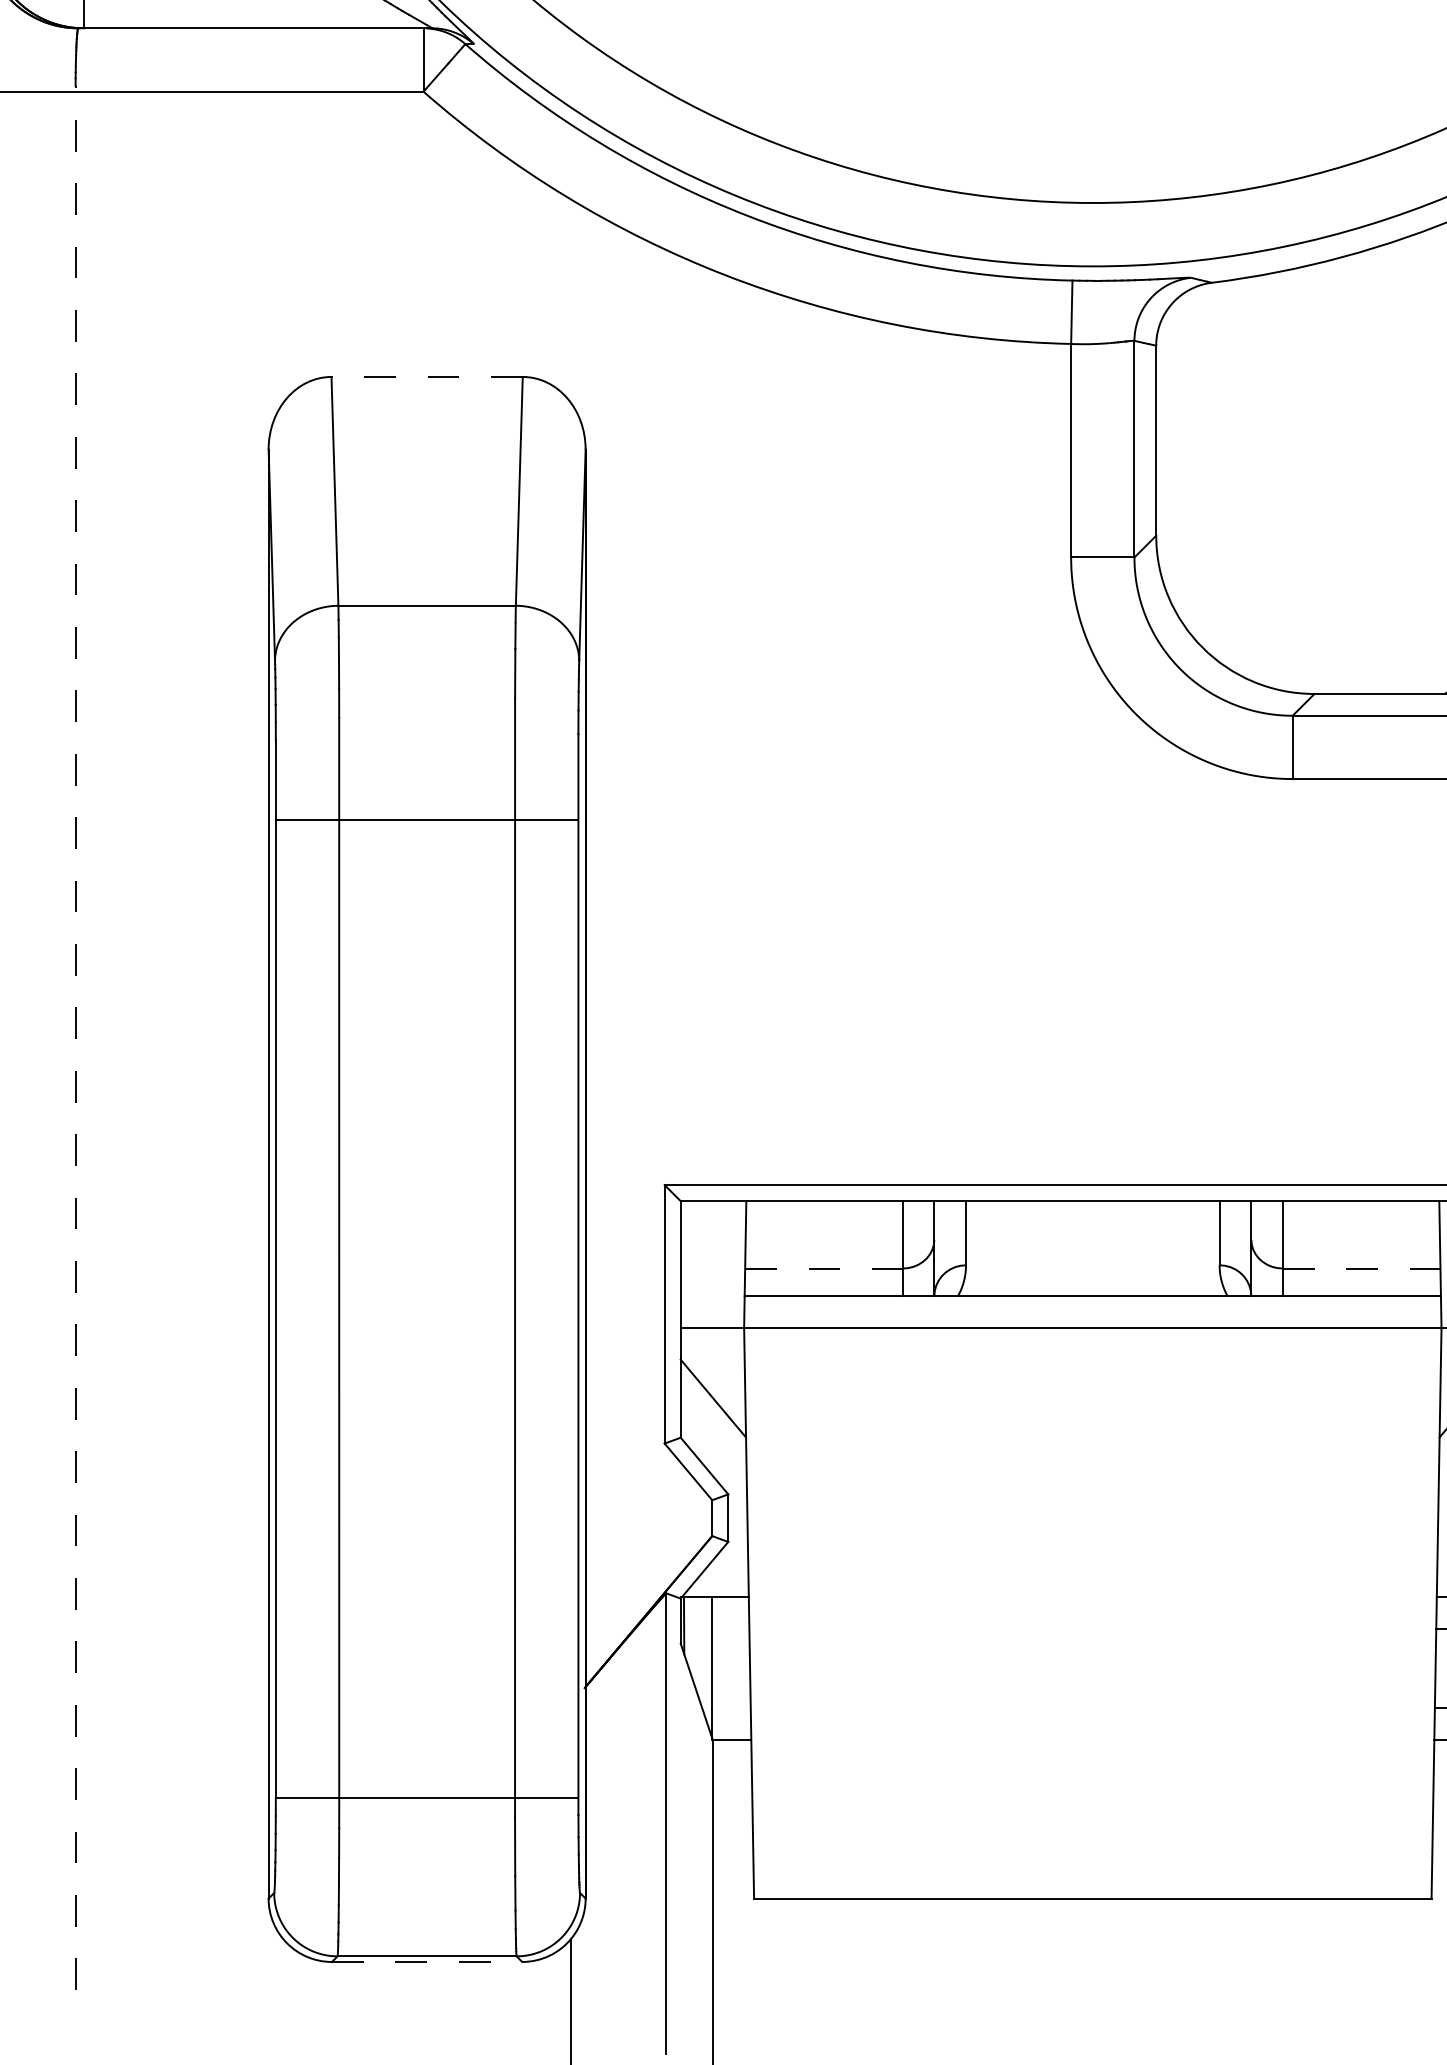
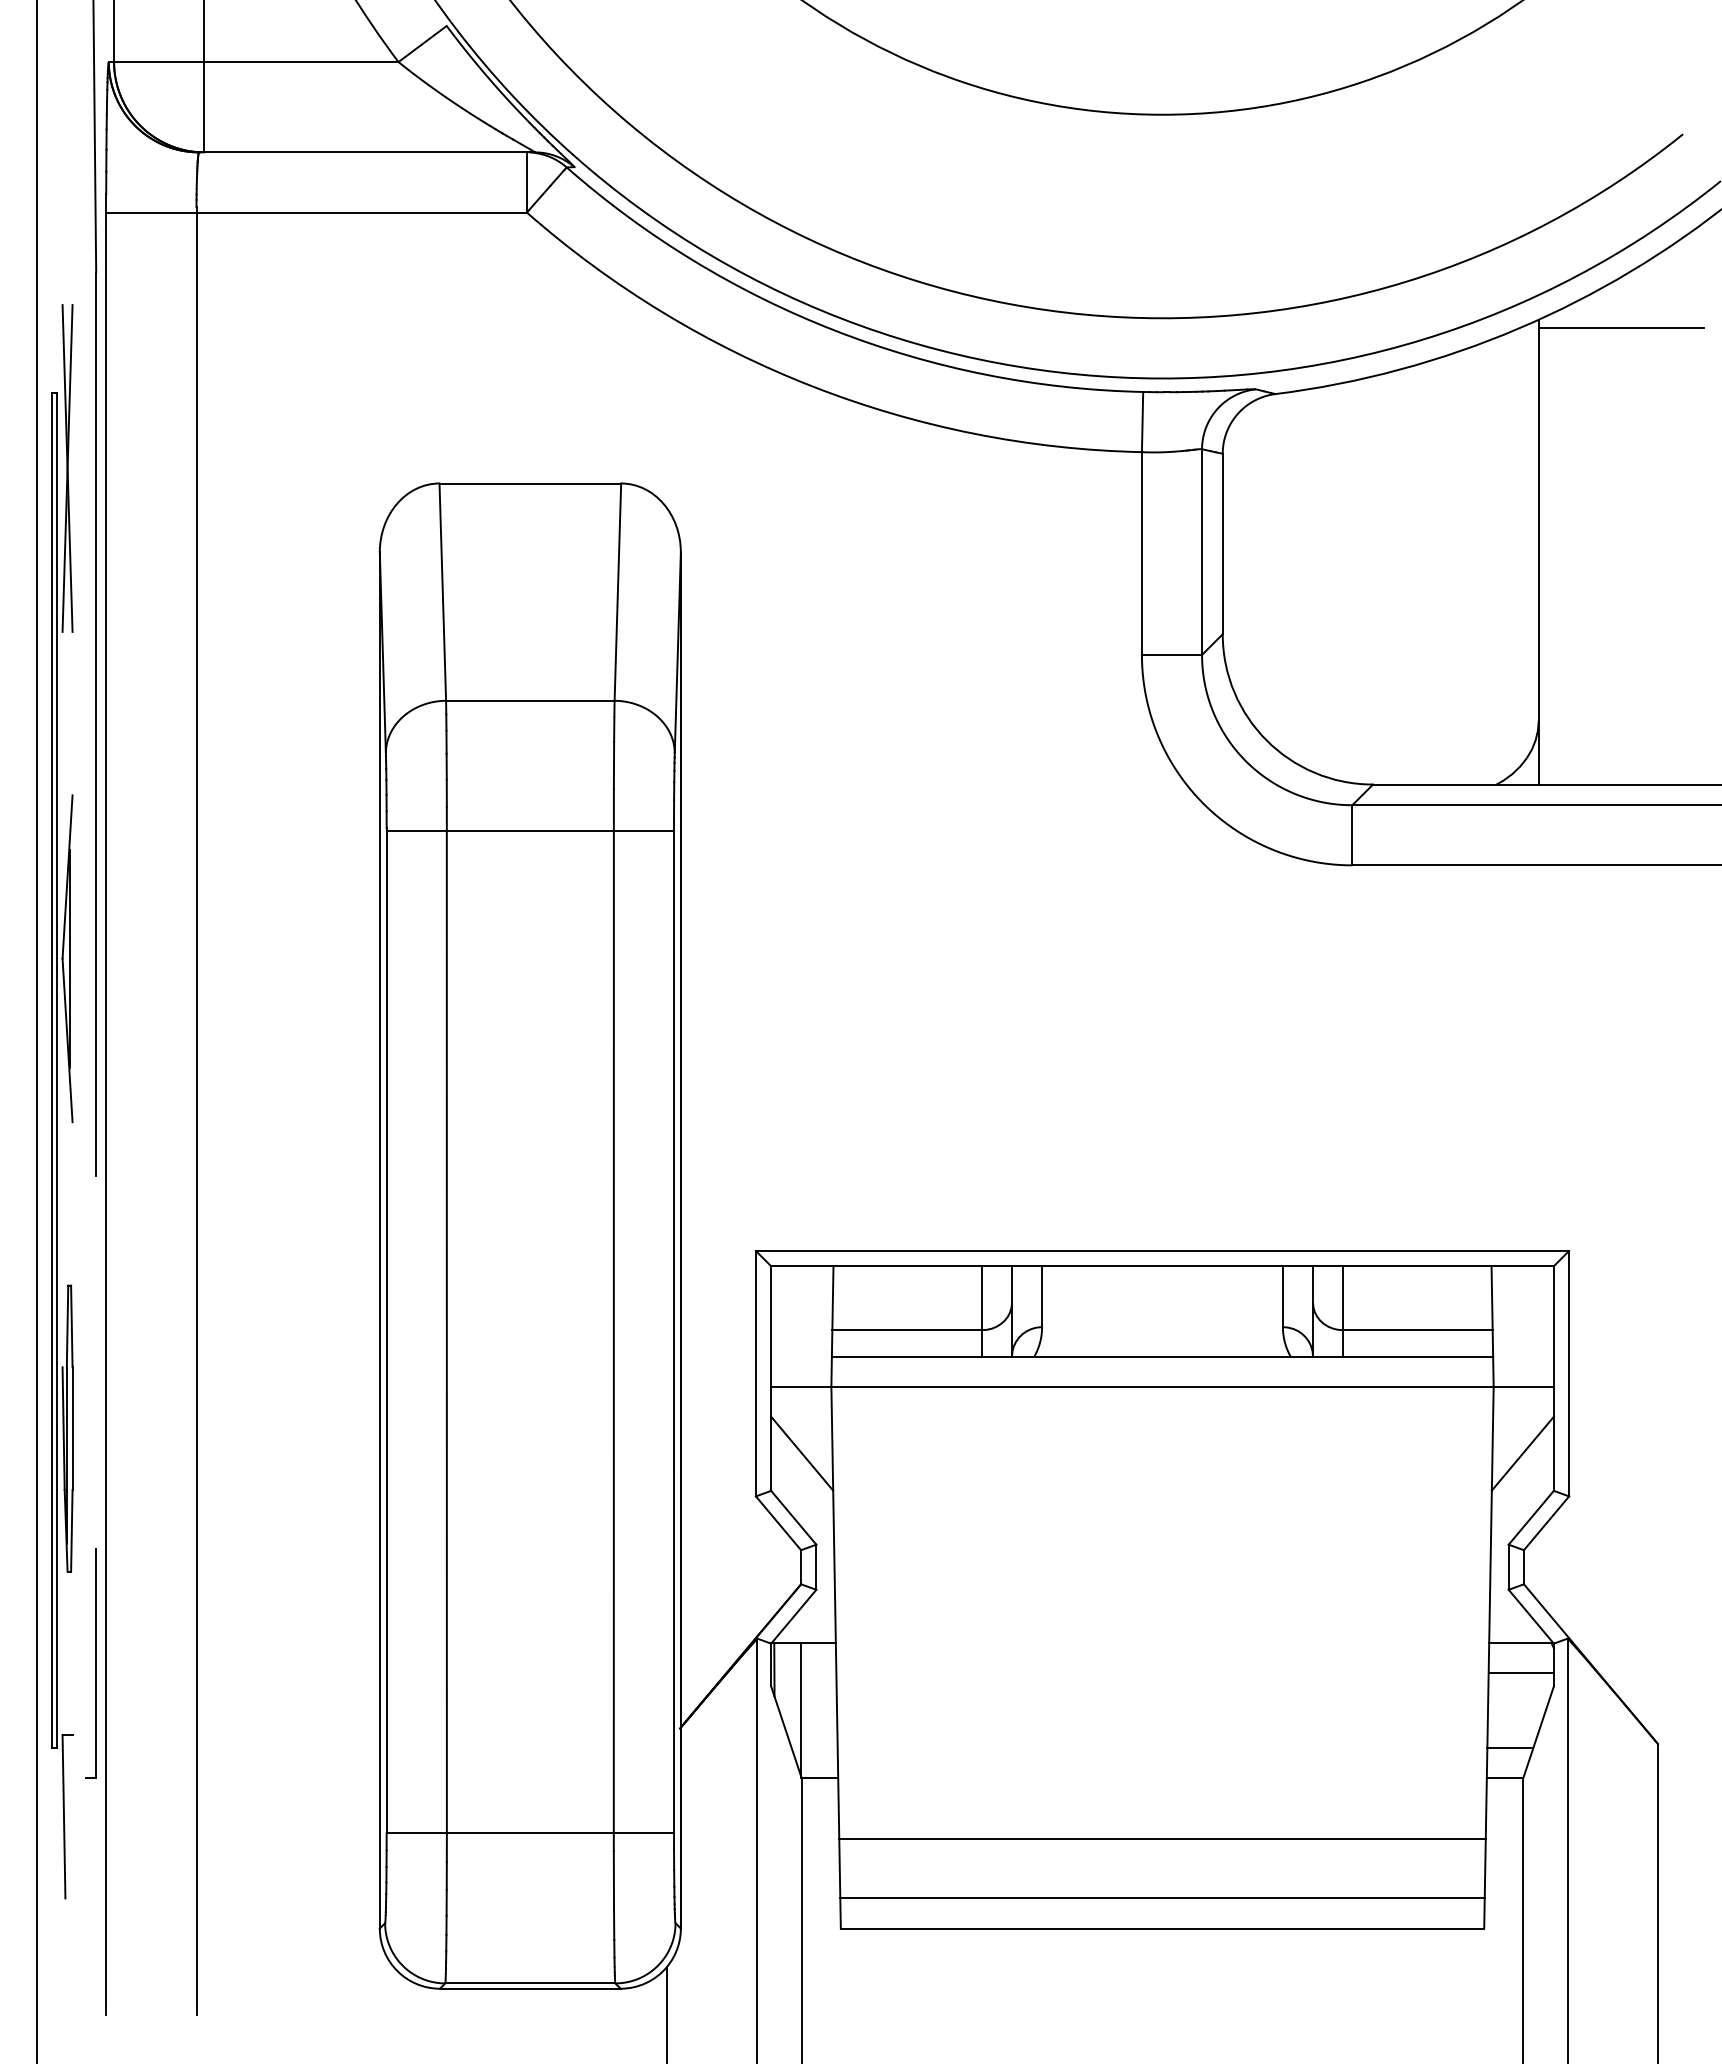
line: (427, 376) -> (530, 483), dashed -> solid
line: (427, 820) -> (530, 831), moved
line: (75, 1037) -> (196, 1110), dashed -> solid
line: (824, 1268) -> (907, 1330), dashed -> solid
line: (1361, 1268) -> (1417, 1330), dashed -> solid
line: (1092, 1803) -> (1162, 1838), added
line: (1092, 1866) -> (1162, 1898), added
line: (427, 1961) -> (530, 1988), dashed -> solid

